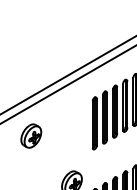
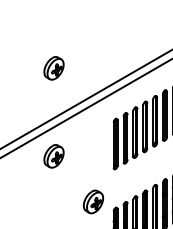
part: (30, 45) -> (53, 68), added

